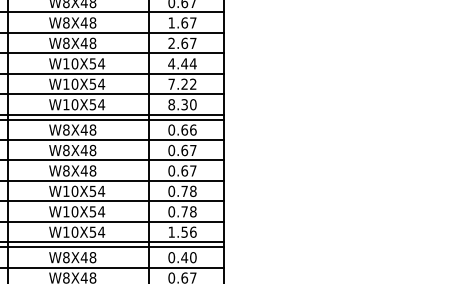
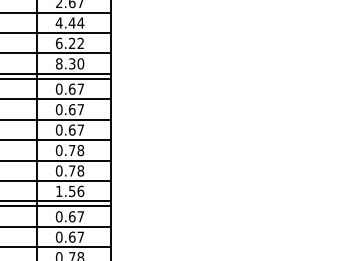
text: (171, 83) -> (59, 42), 7.22 -> 6.22
text: (193, 129) -> (81, 88), 0.66 -> 0.67
text: (188, 257) -> (76, 216), 0.40 -> 0.67

